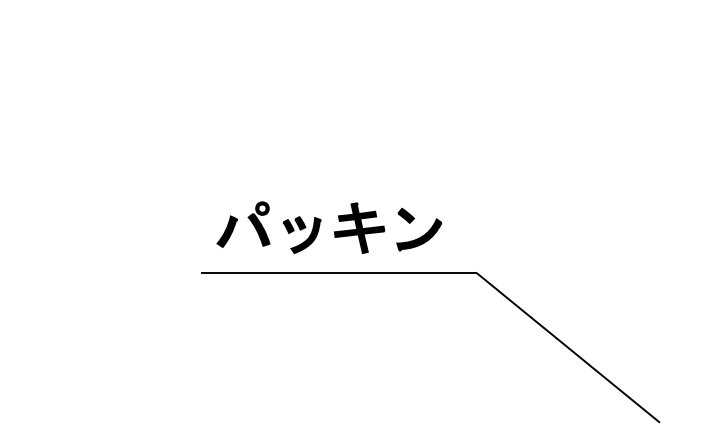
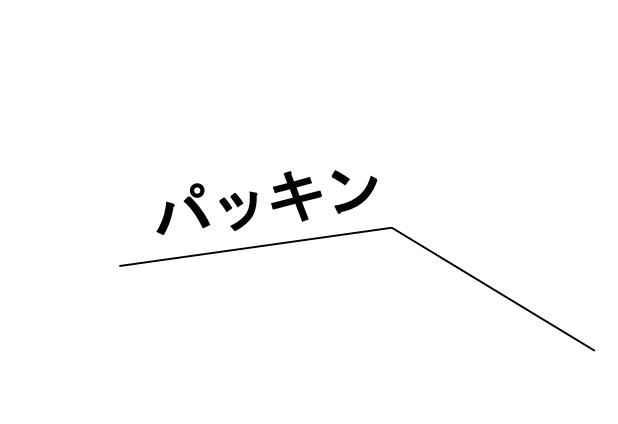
part: (334, 231) -> (271, 203), moved

